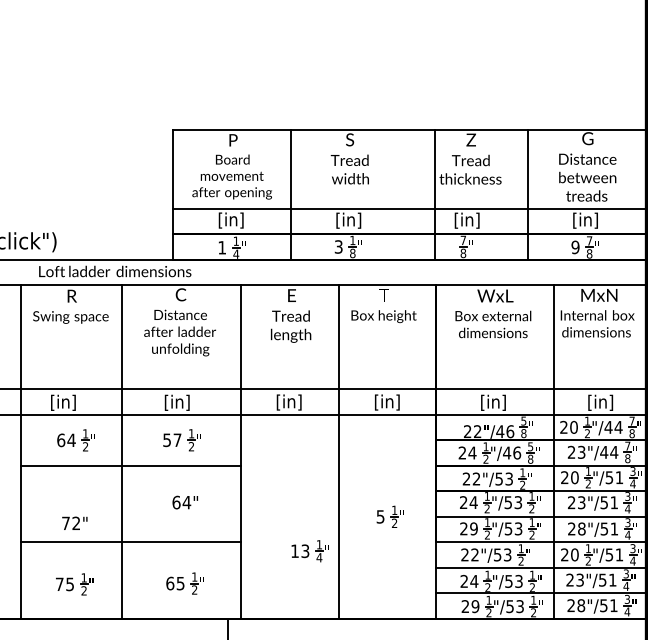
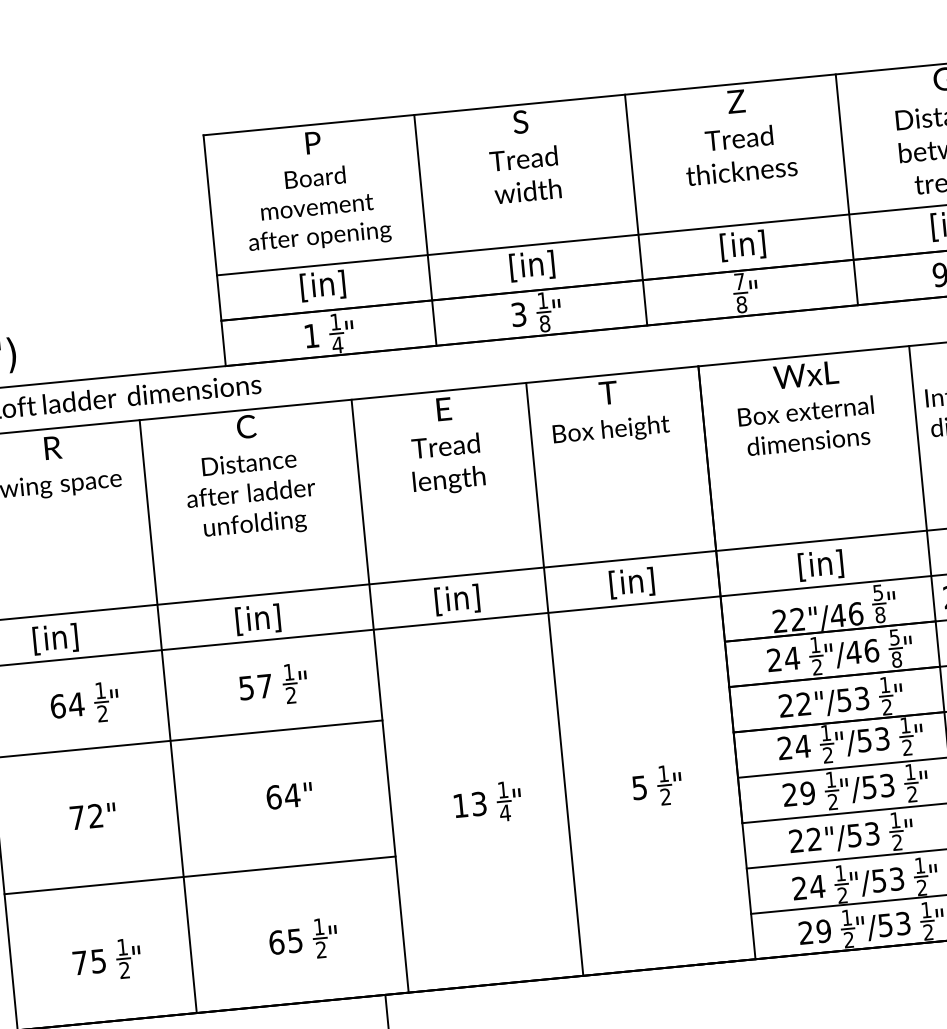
line: (434, 194) -> (635, 209), moved
text: (74, 522) -> (92, 814), moved
part: (309, 551) -> (486, 803), moved

